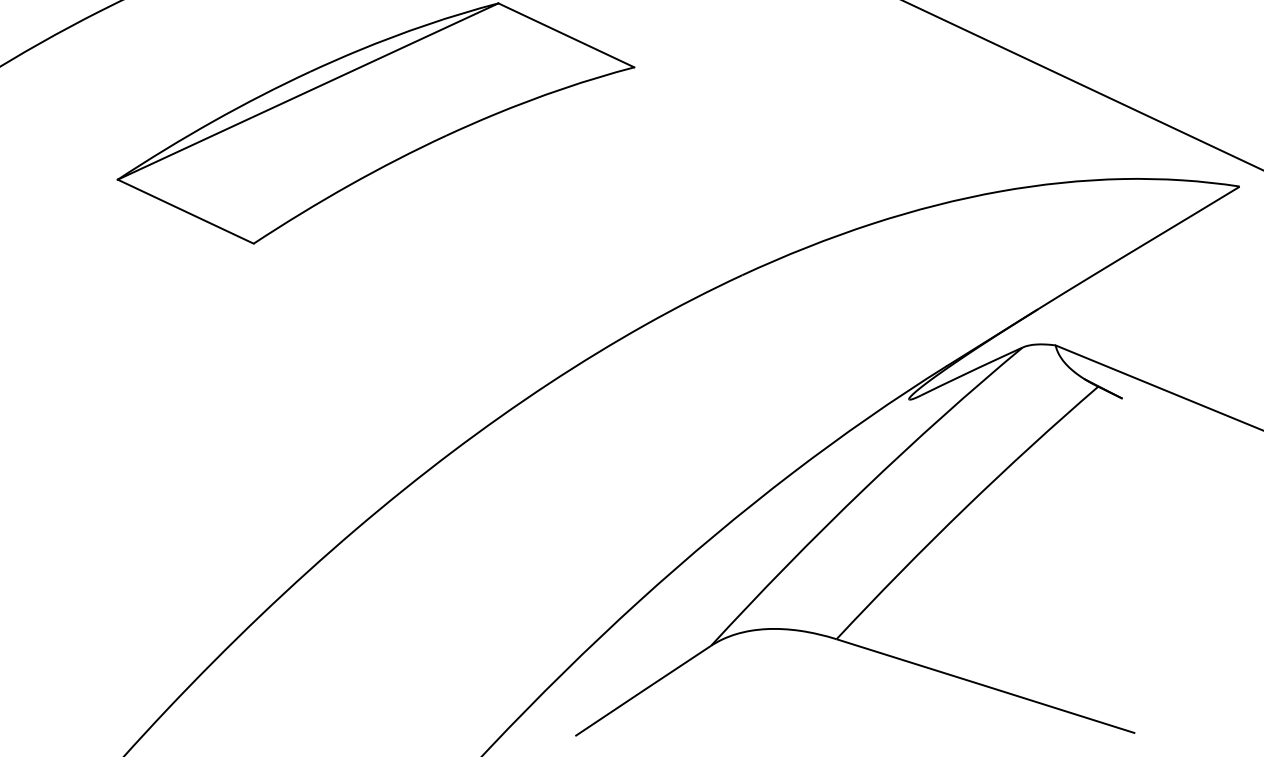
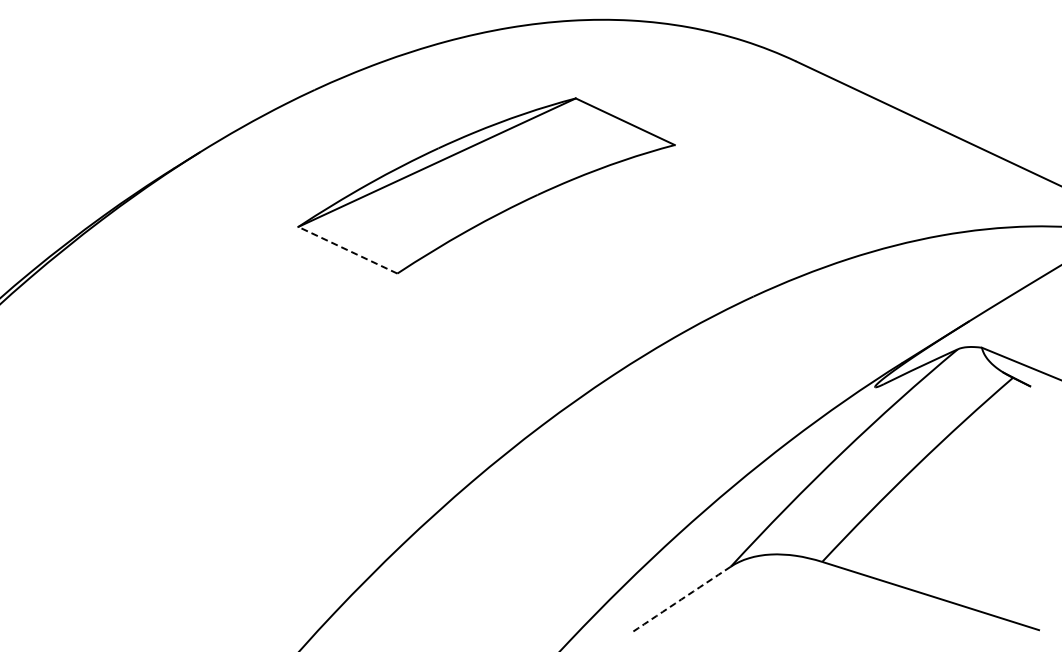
line: (185, 212) -> (347, 250), solid -> dashed
arc: (643, 690) -> (681, 599), solid -> dashed

